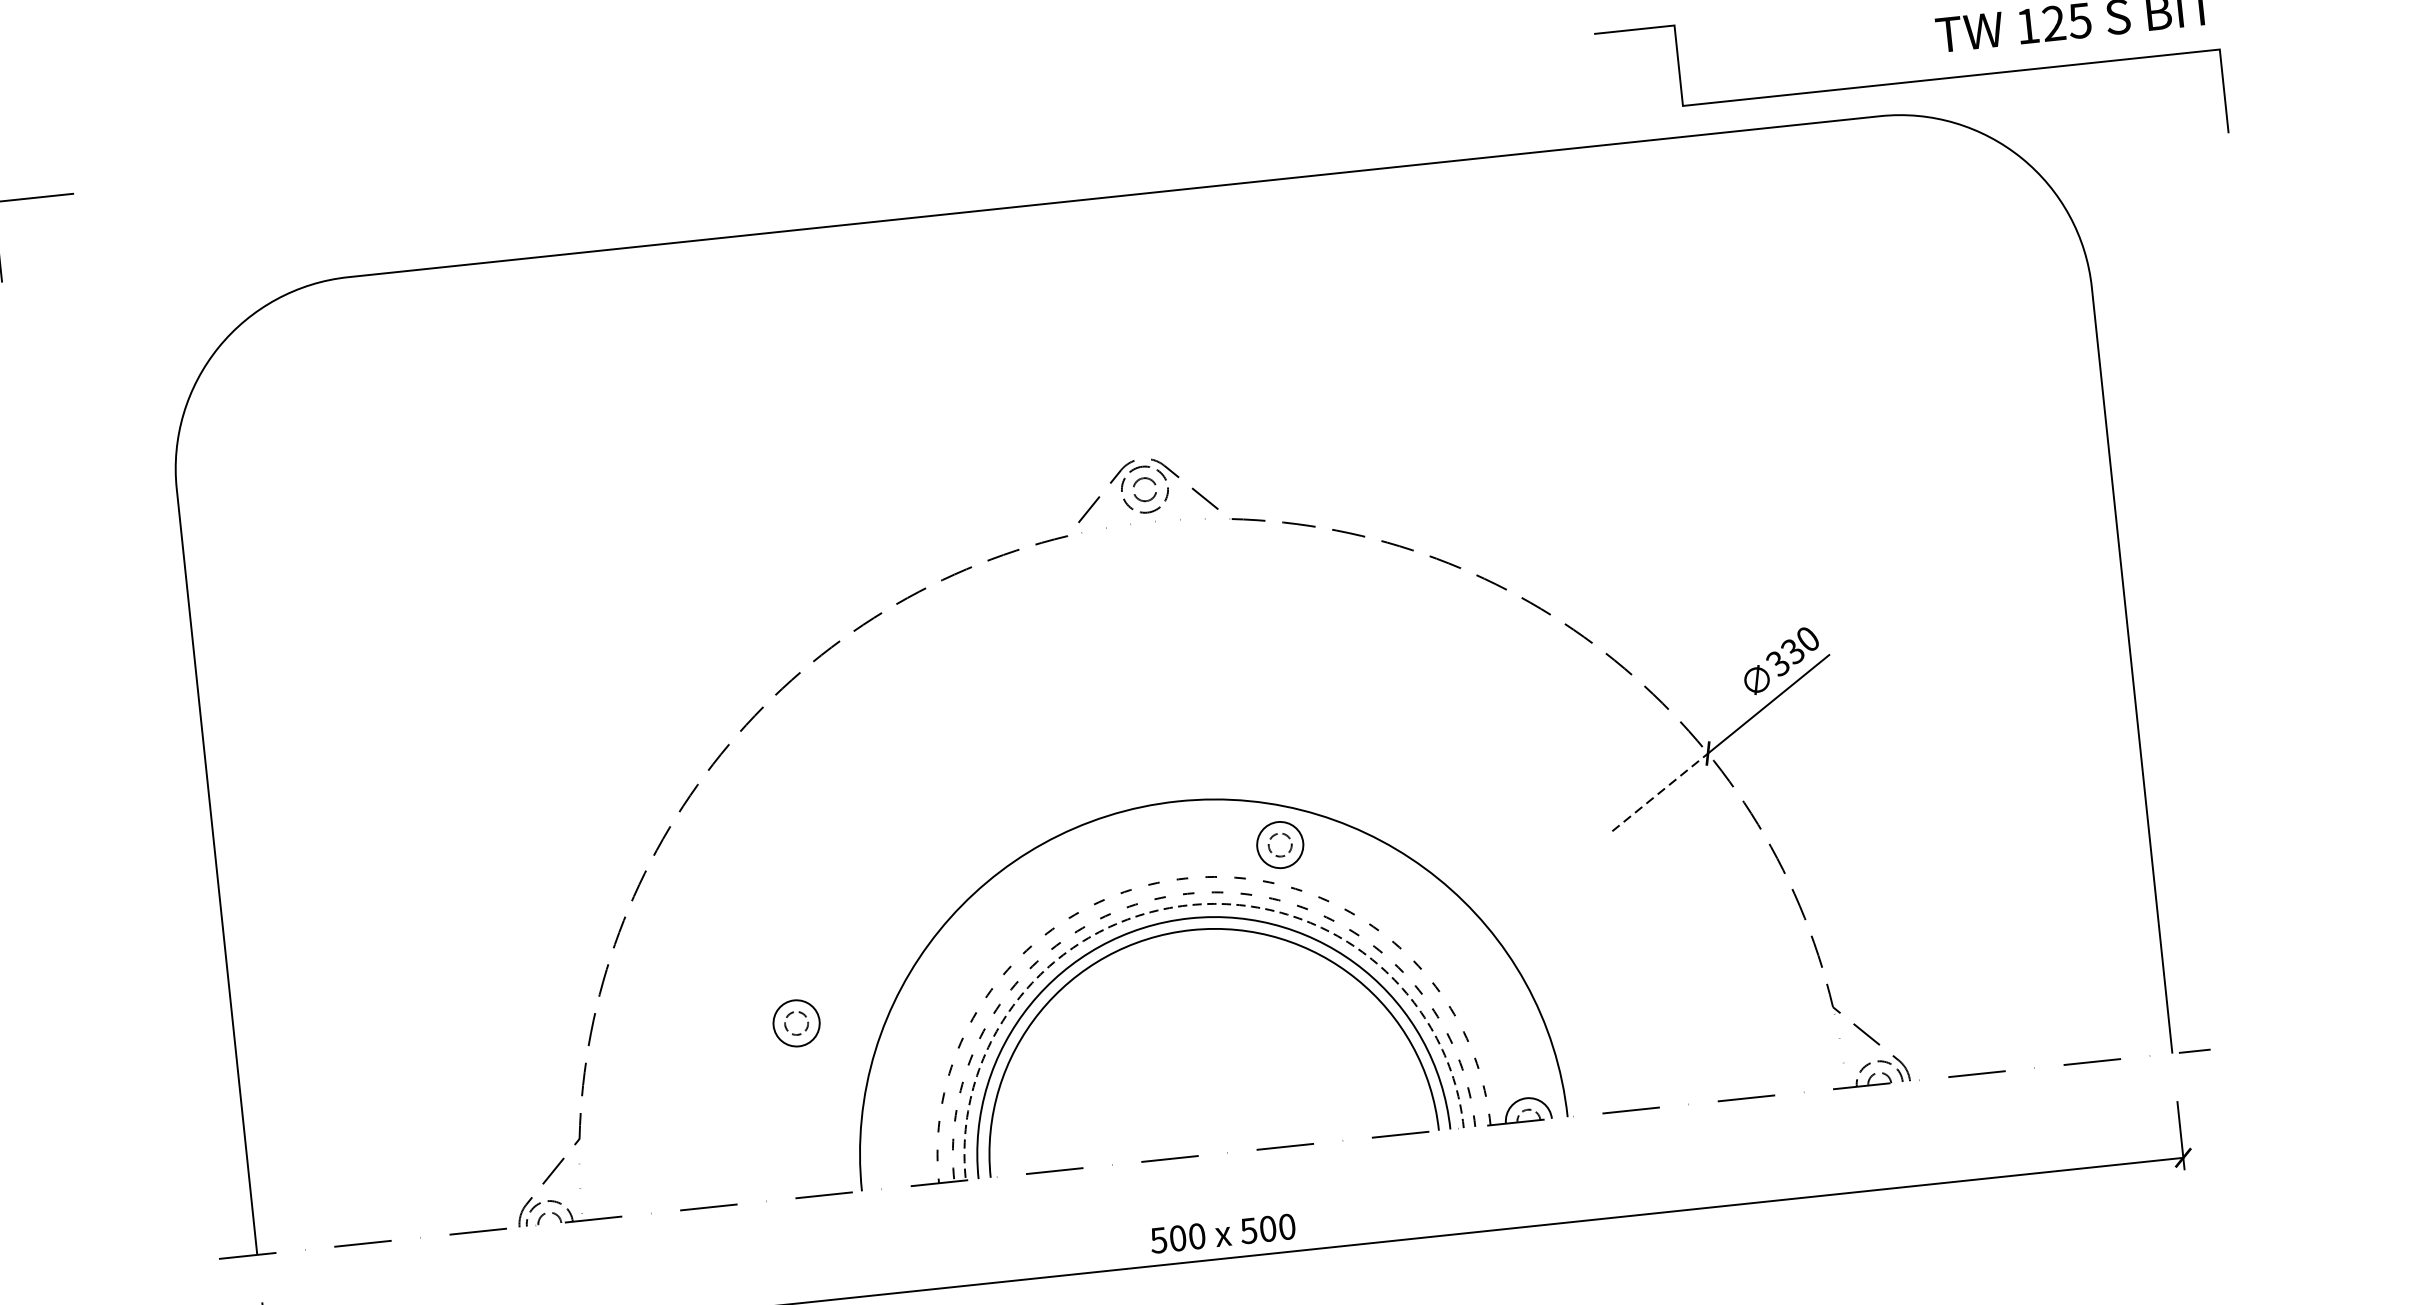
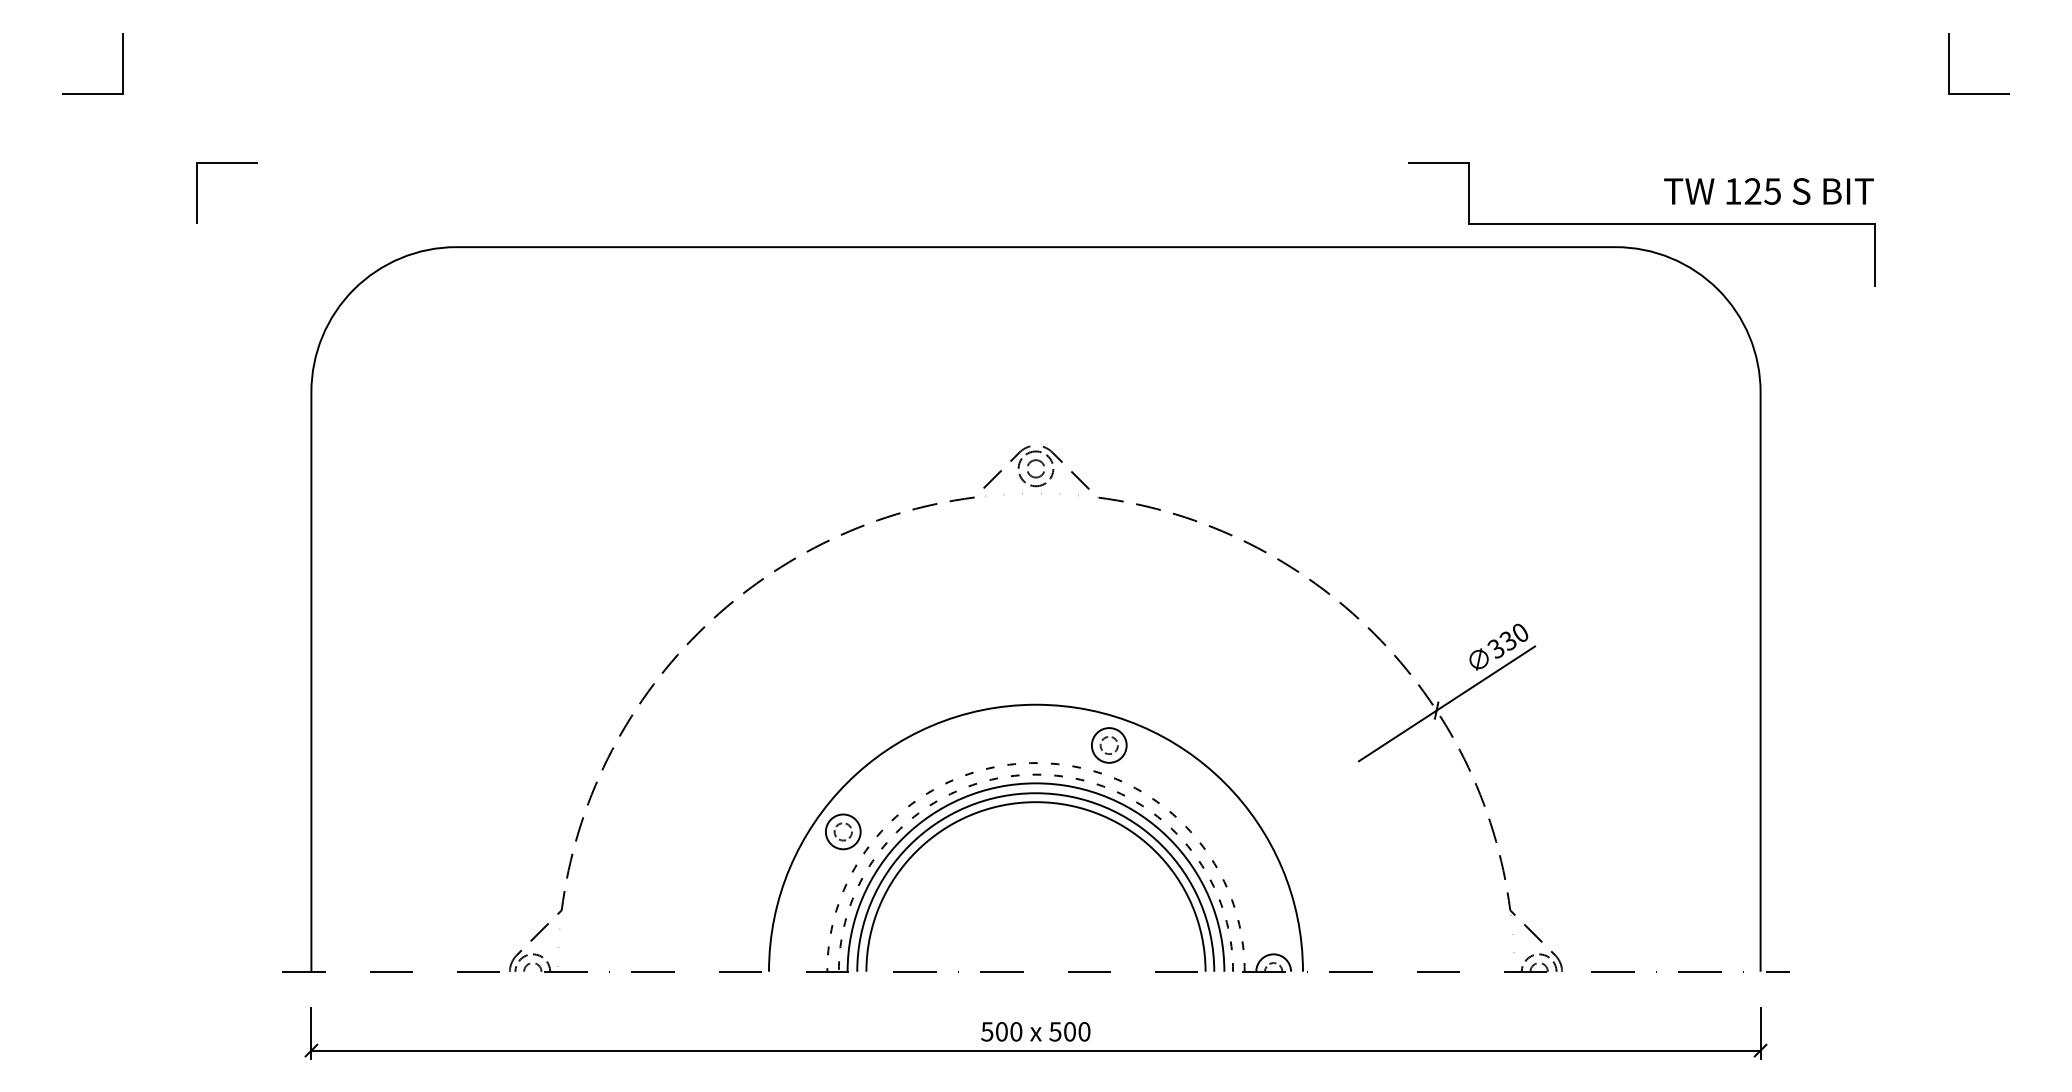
line: (1661, 791) -> (1398, 735), dashed -> solid
arc: (1189, 905) -> (1036, 783), dashed -> solid
part: (796, 1022) -> (843, 831), moved

